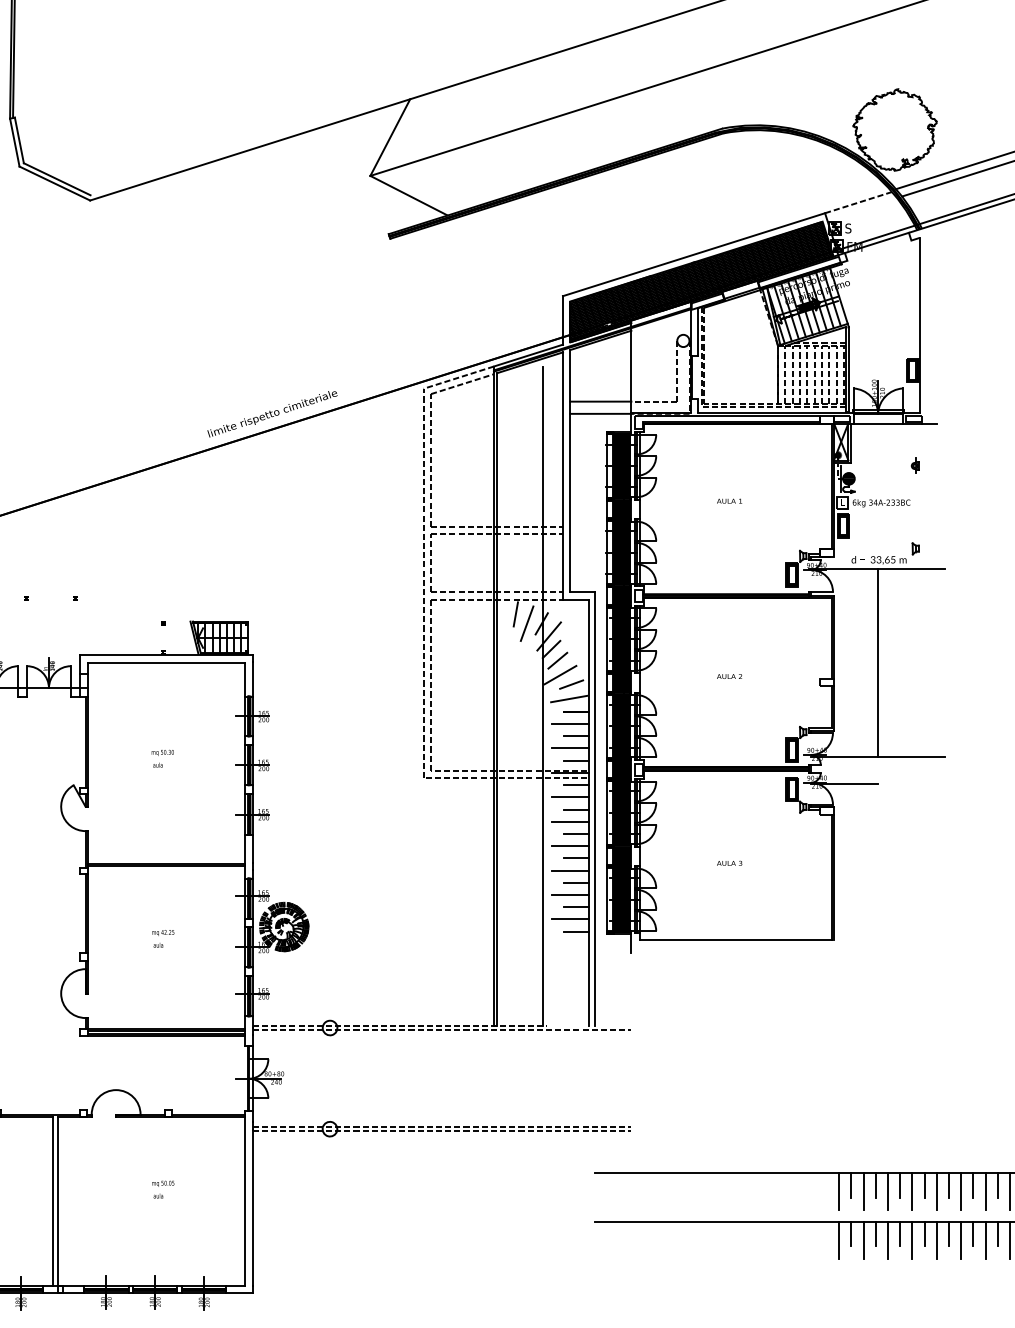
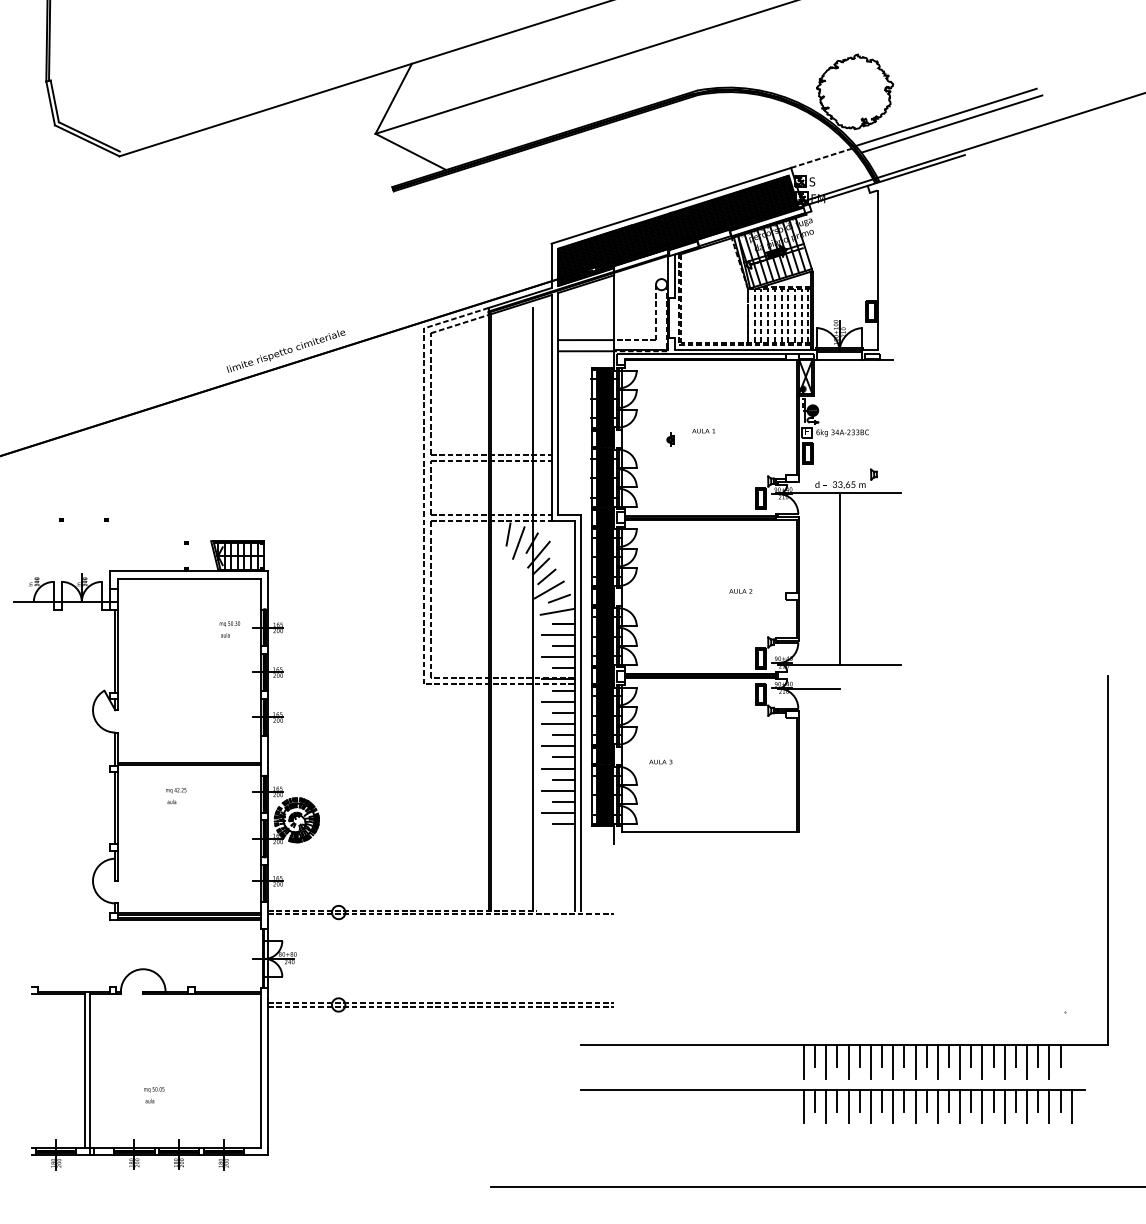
part: (915, 465) -> (670, 439), moved
text: (729, 676) -> (740, 591), moved
text: (162, 758) -> (229, 629), moved
text: (729, 862) -> (660, 761), moved
text: (163, 939) -> (176, 796), moved
text: (163, 1189) -> (154, 1095), moved

